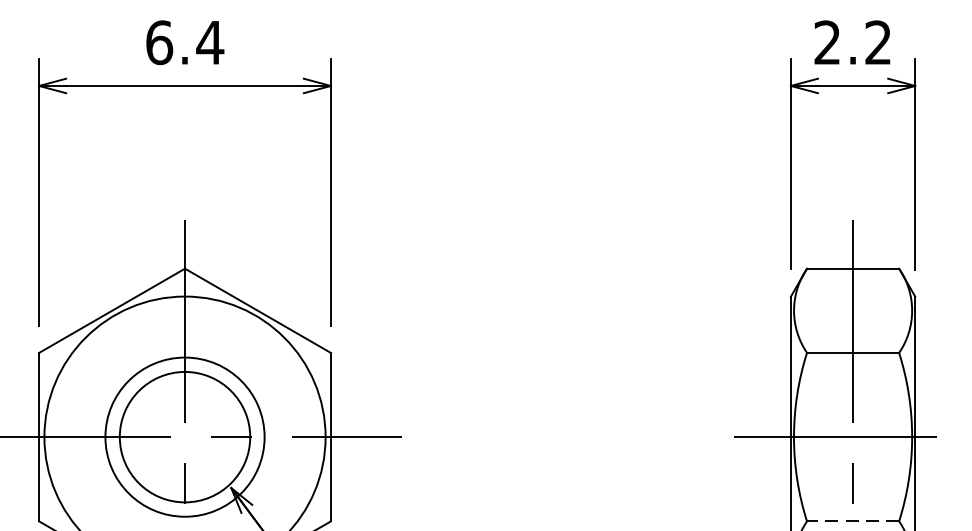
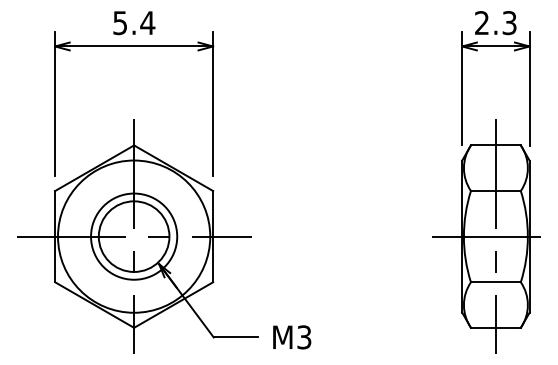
text: (159, 43) -> (120, 23), 6.4 -> 5.4
text: (878, 43) -> (509, 23), 2.2 -> 2.3
line: (852, 521) -> (495, 282), dashed -> solid

